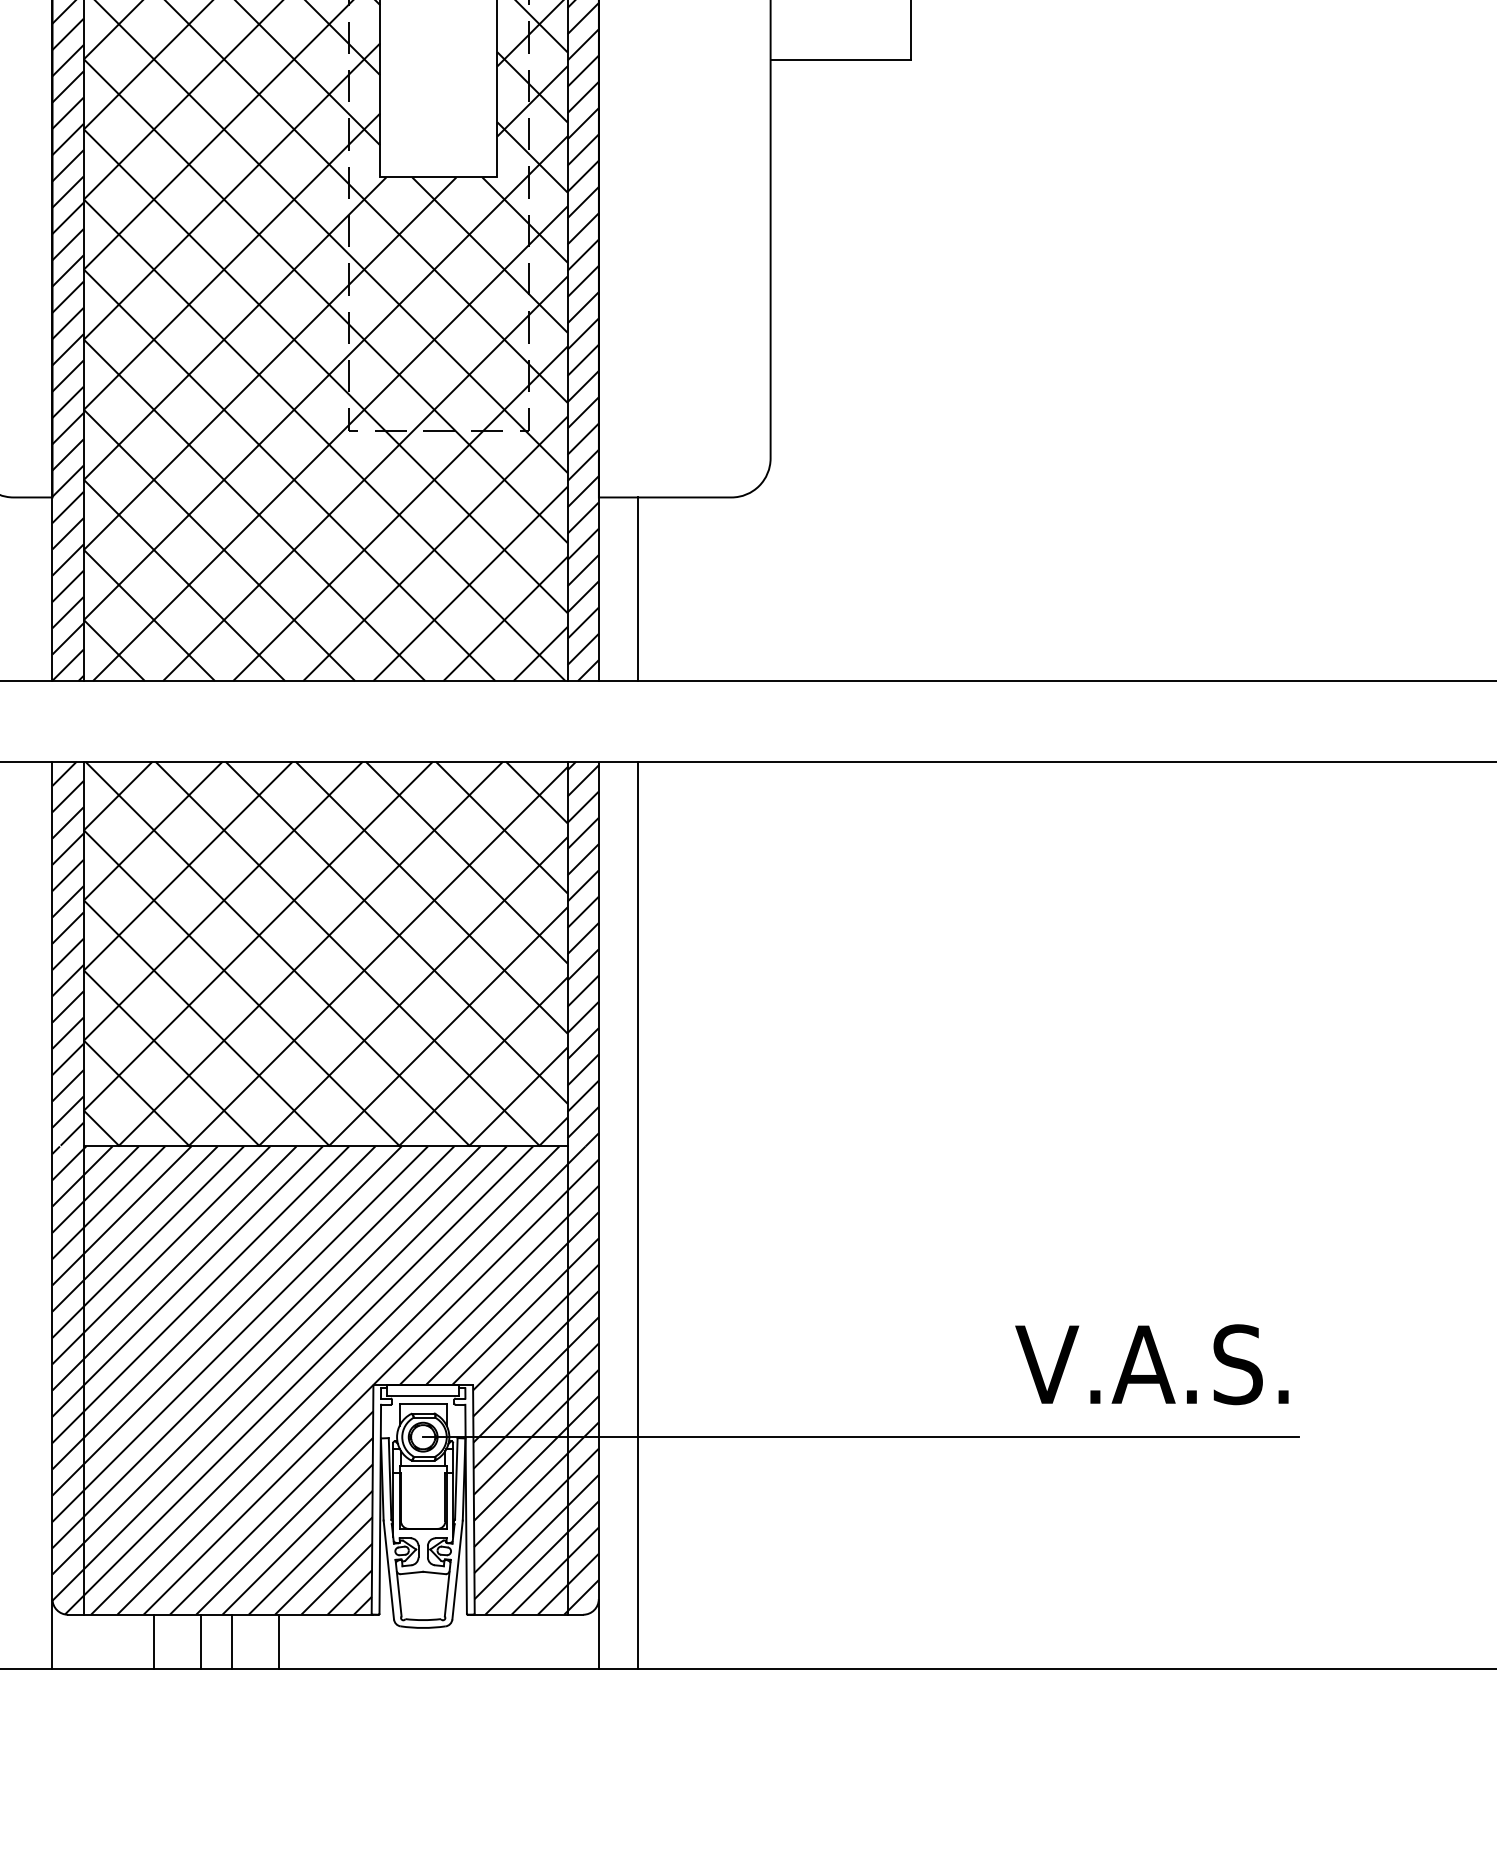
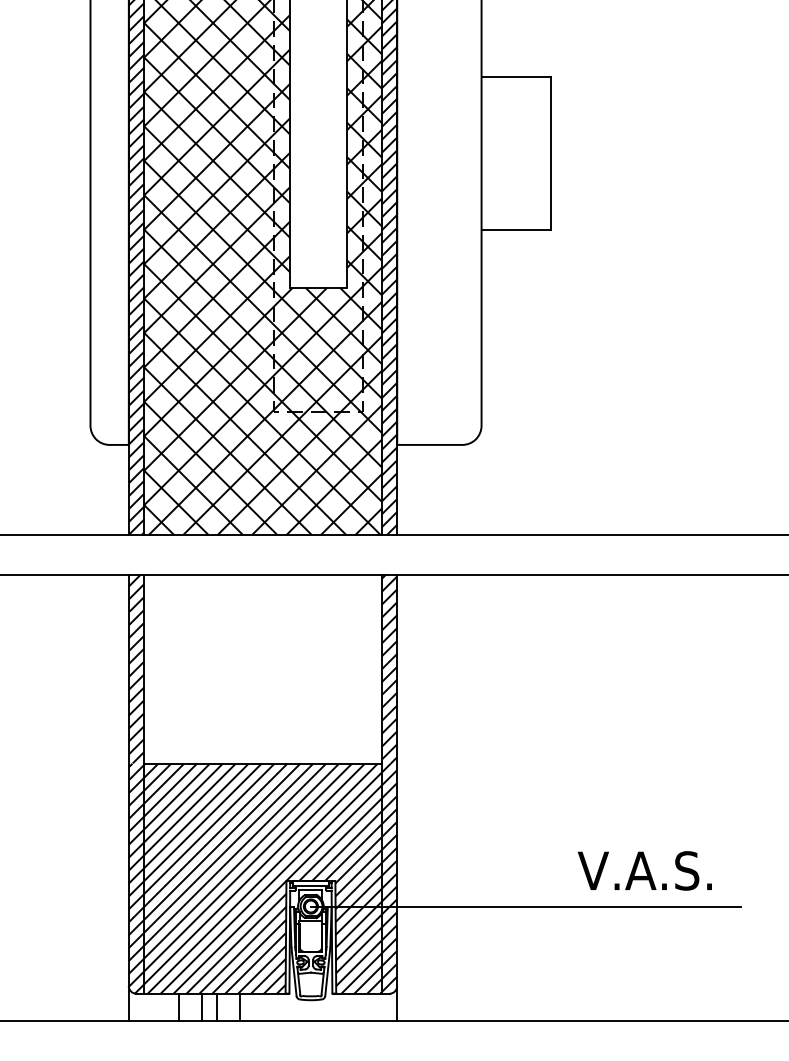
line: (638, 588) -> (416, 489), removed
hatch: (324, 952) -> (262, 668), removed
line: (638, 1215) -> (416, 797), removed
text: (1151, 1363) -> (644, 870), moved

